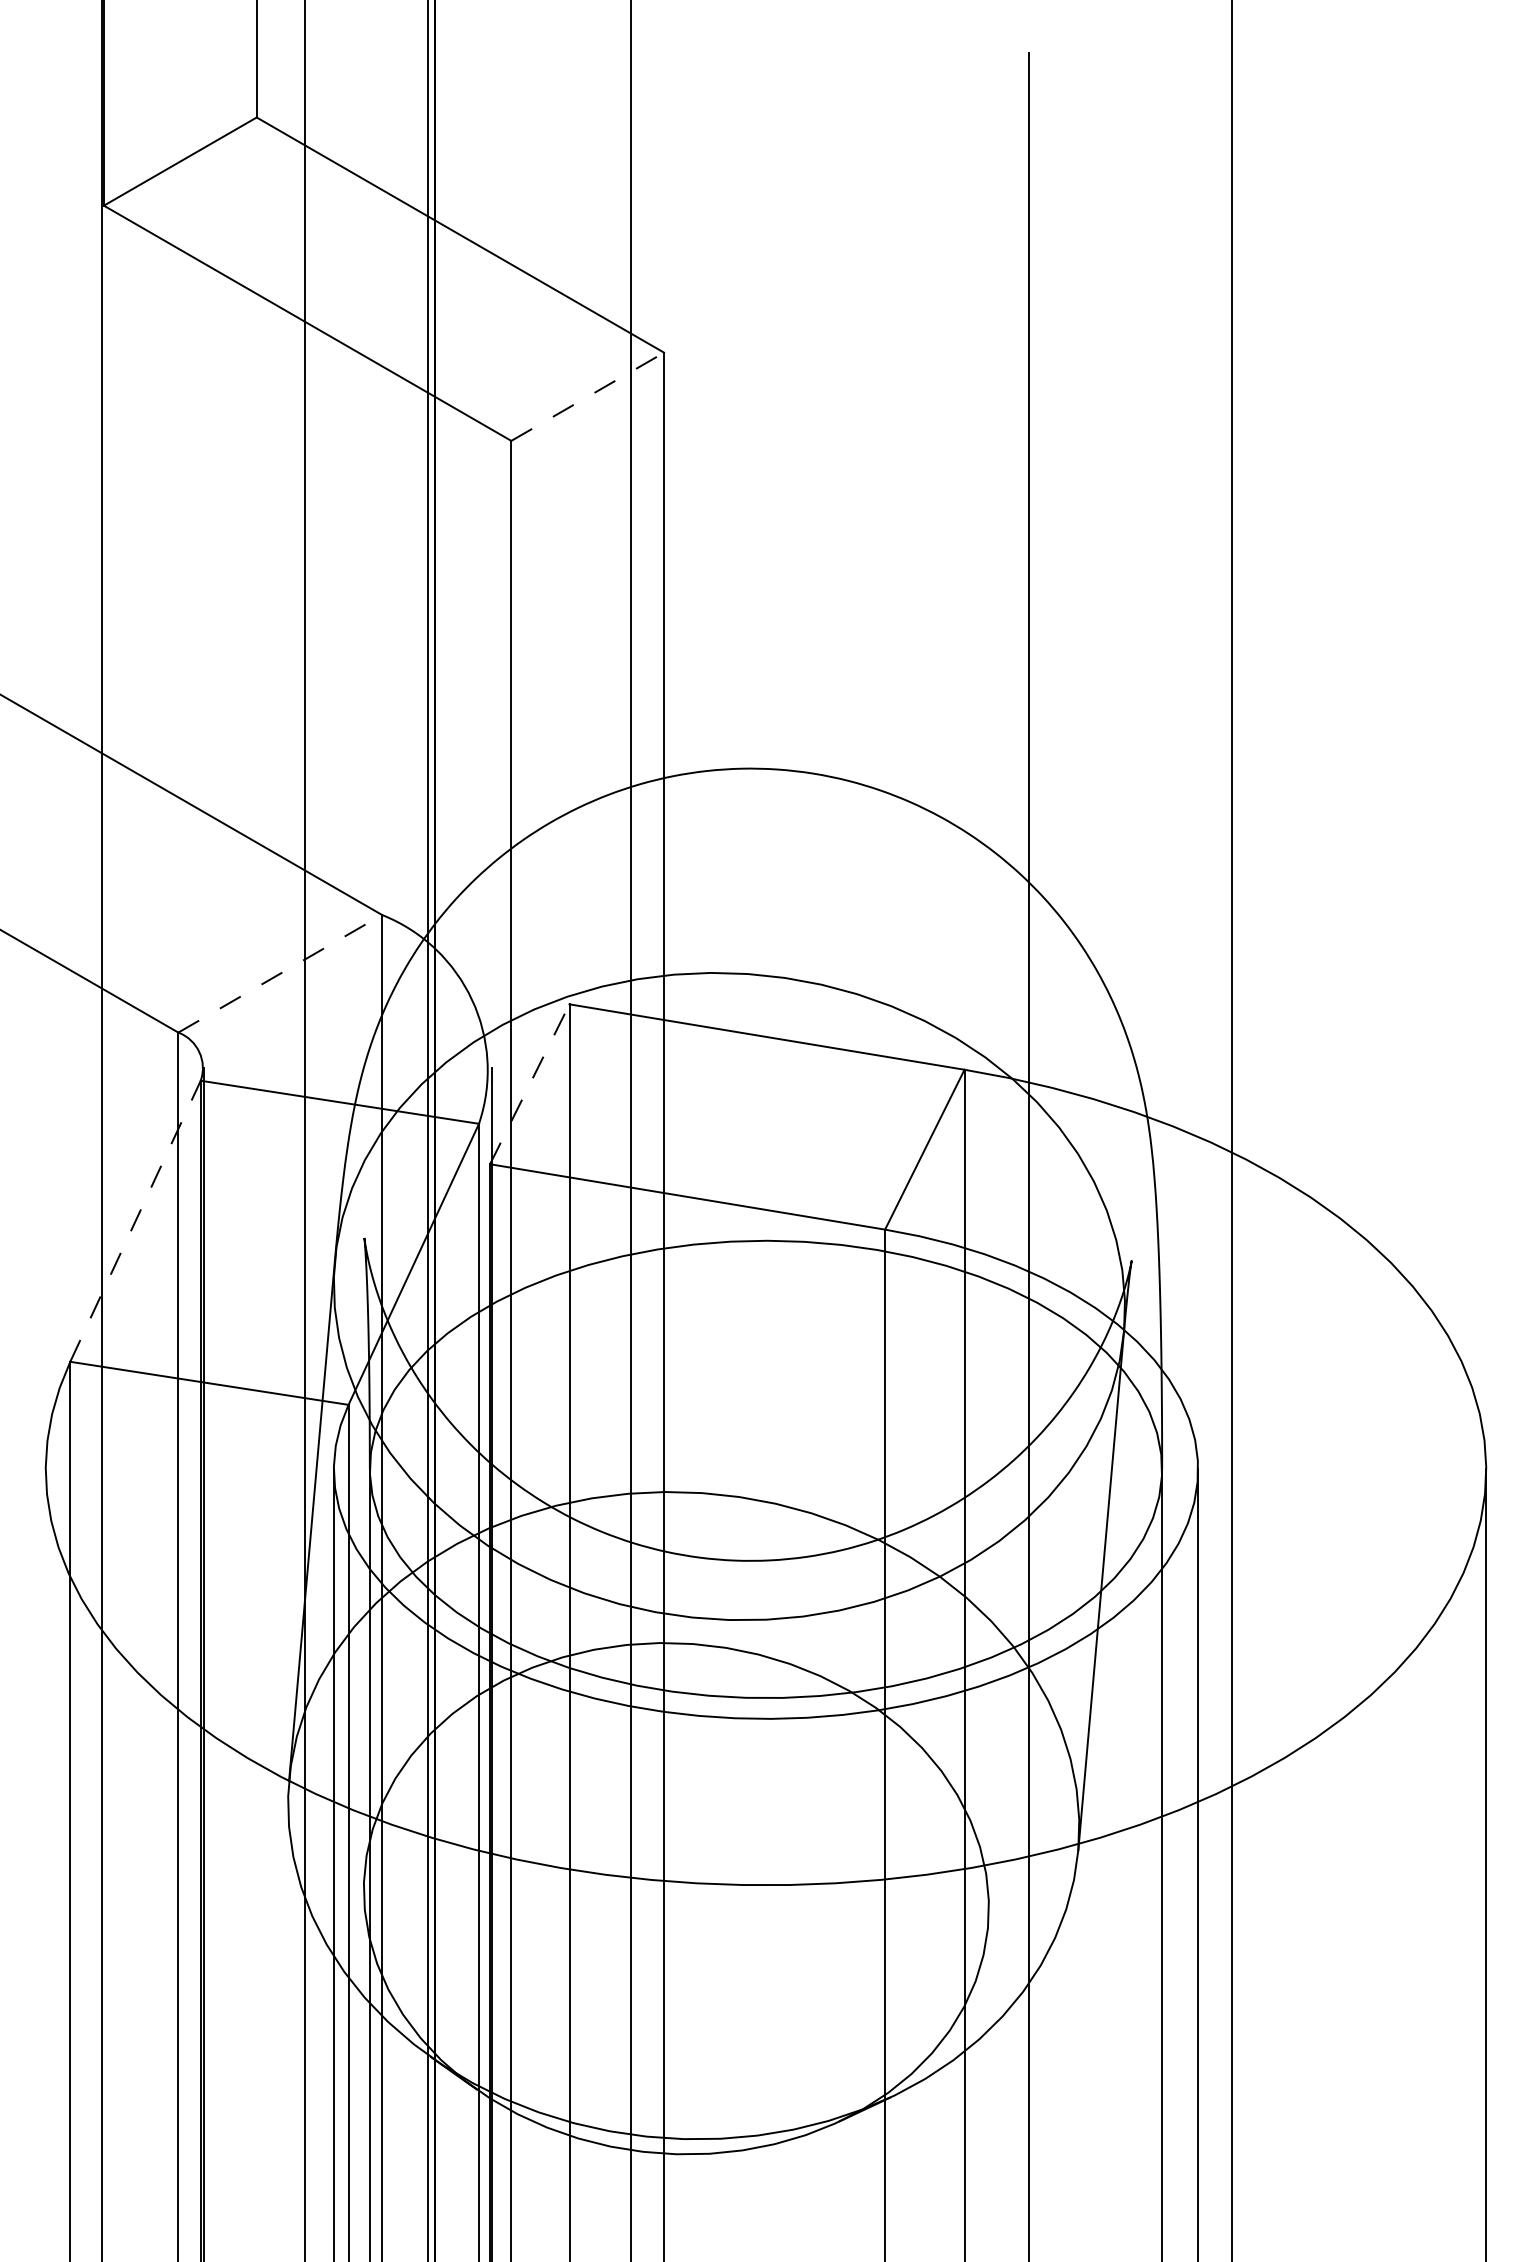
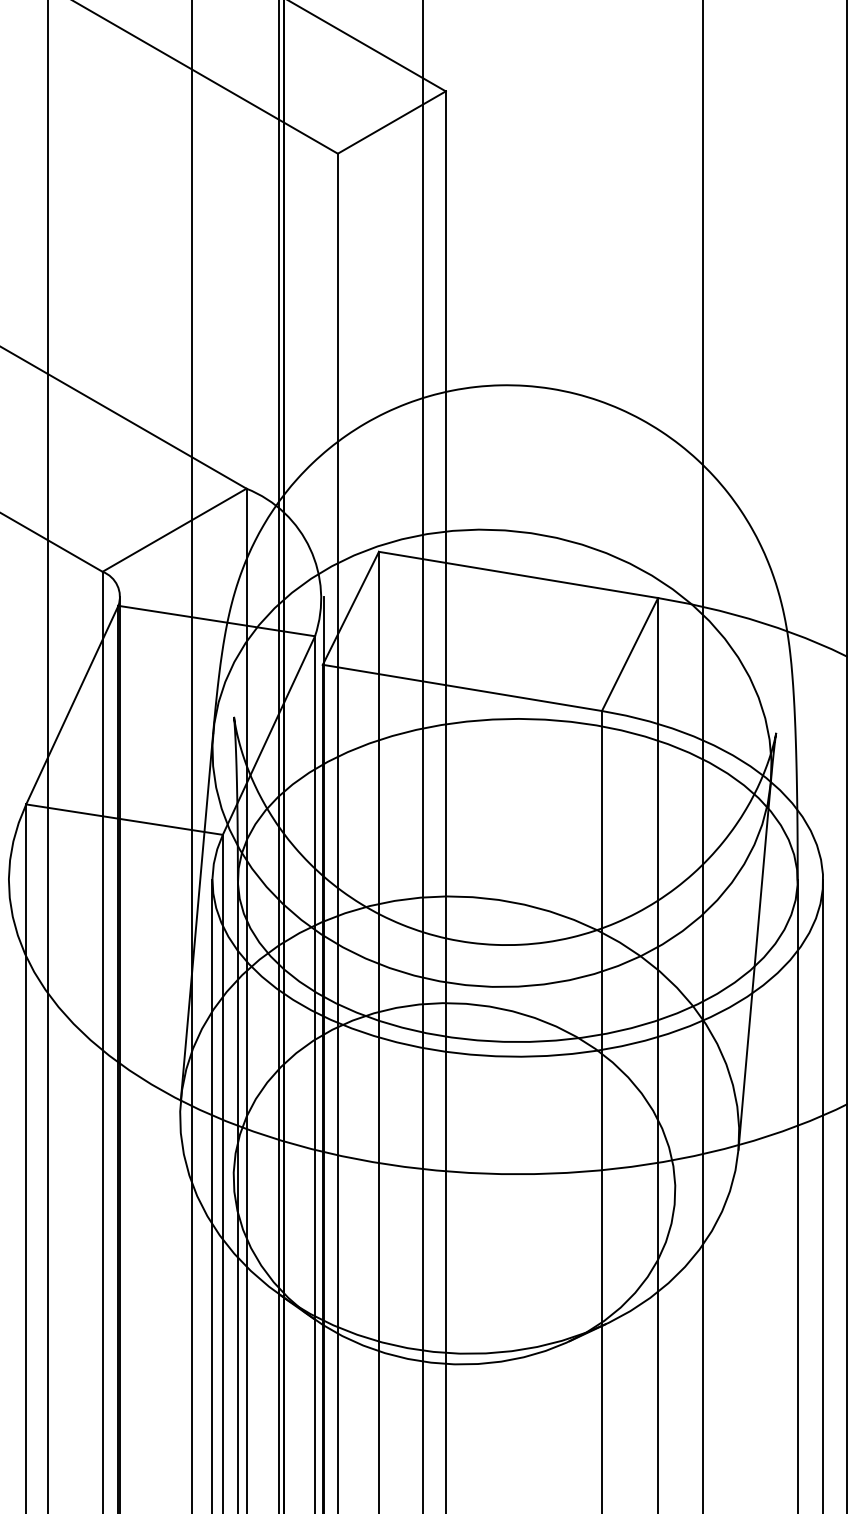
line: (588, 396) -> (392, 122), dashed -> solid
line: (280, 973) -> (174, 530), dashed -> solid
line: (530, 1083) -> (351, 607), dashed -> solid
line: (135, 1221) -> (72, 705), dashed -> solid

